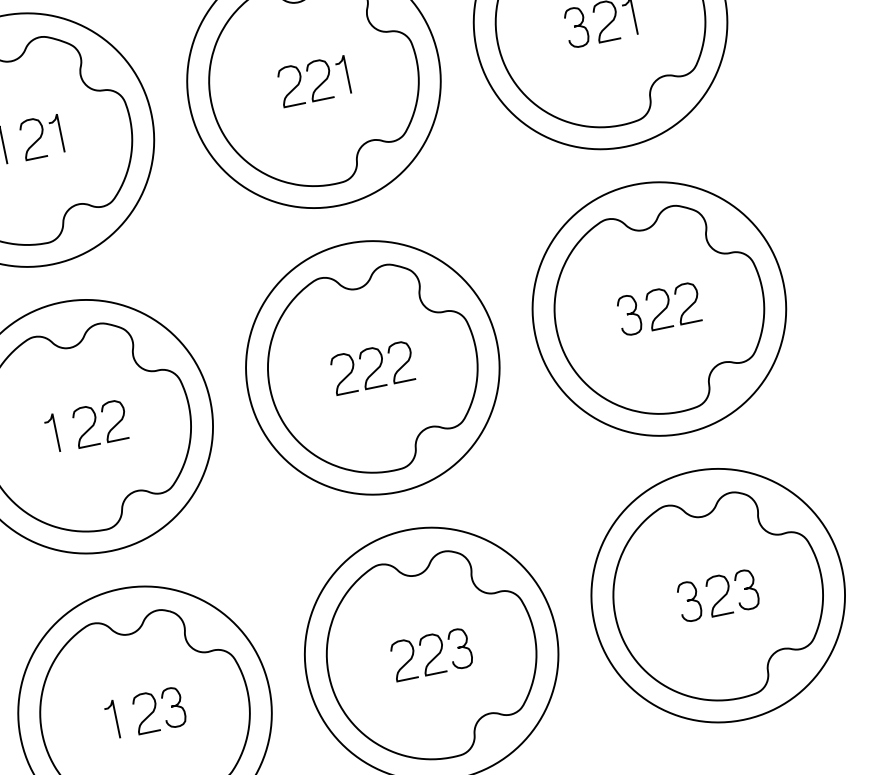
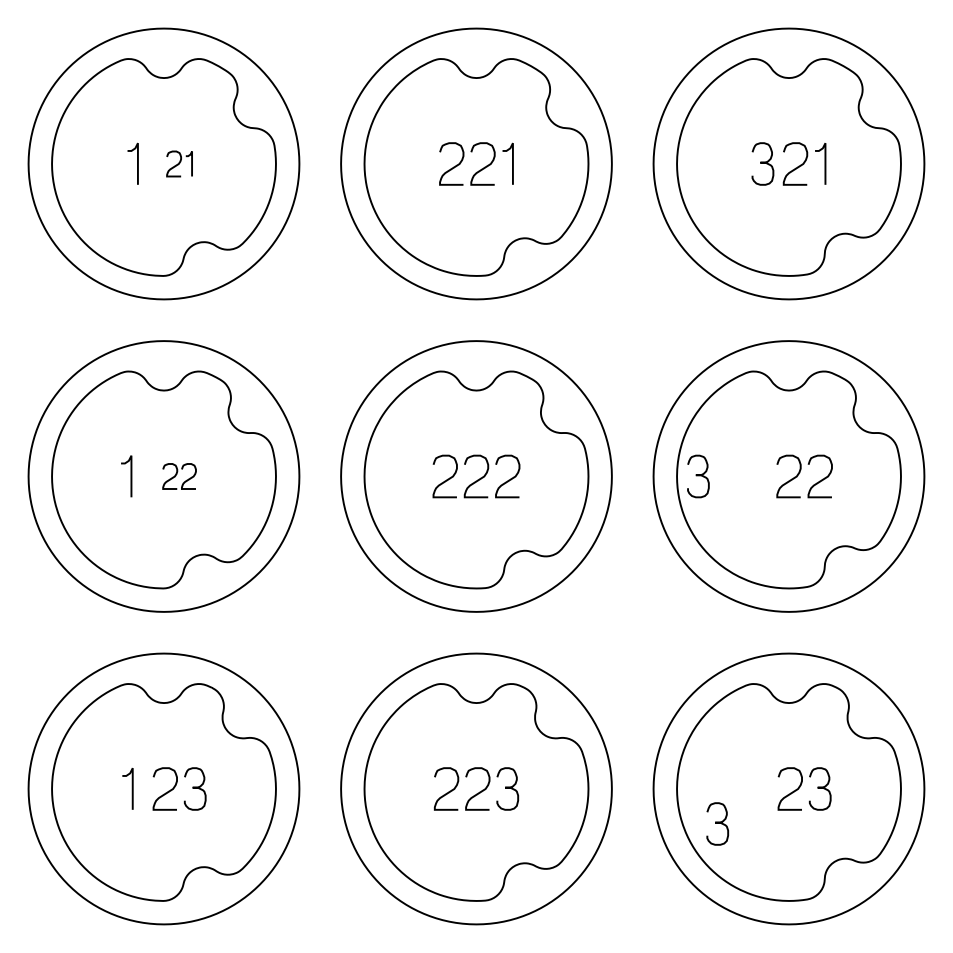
part: (41, 136) -> (179, 163), size x0.6
curve: (629, 315) -> (698, 476), moved
part: (100, 423) -> (179, 476), size x0.6
curve: (689, 601) -> (717, 823), moved

